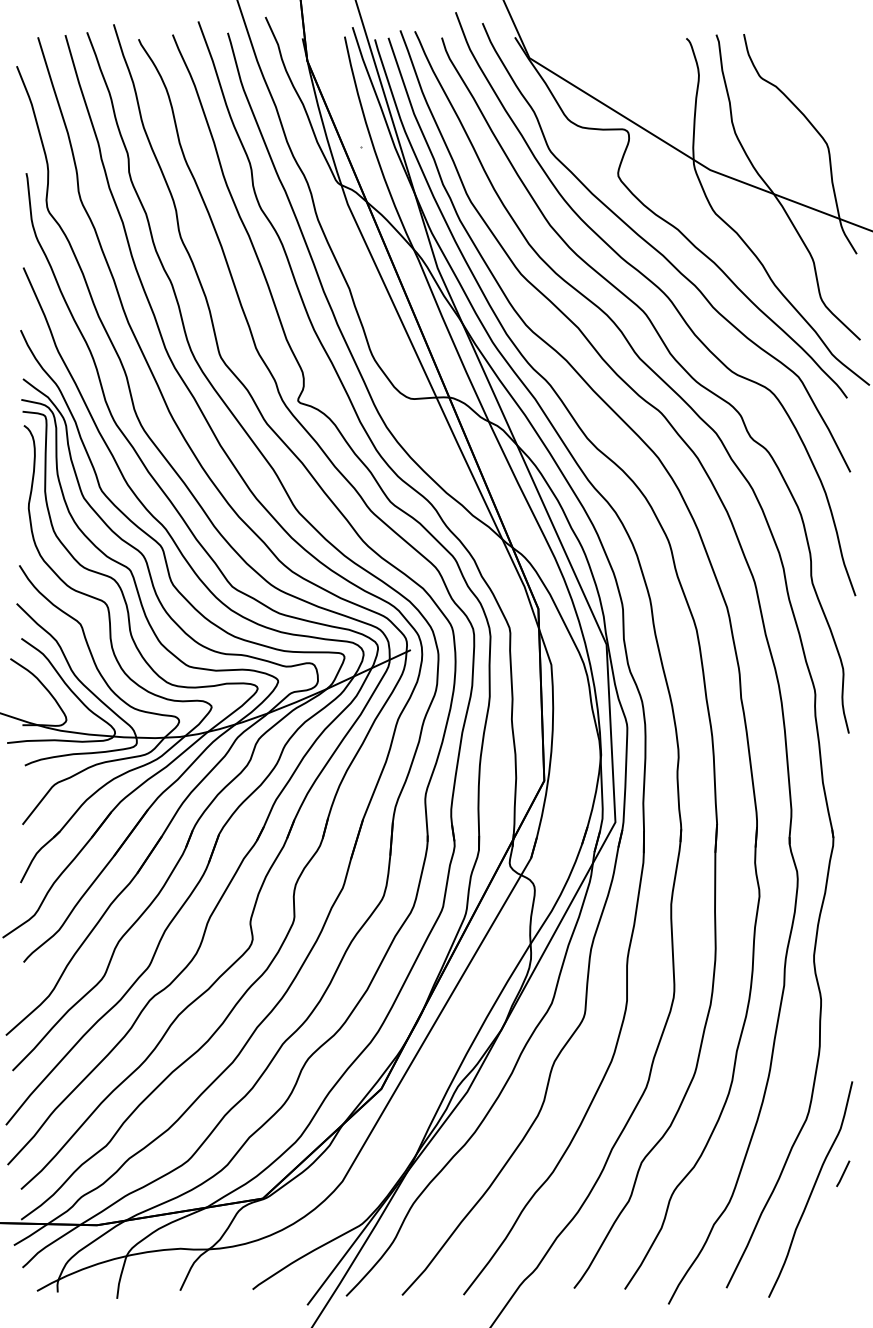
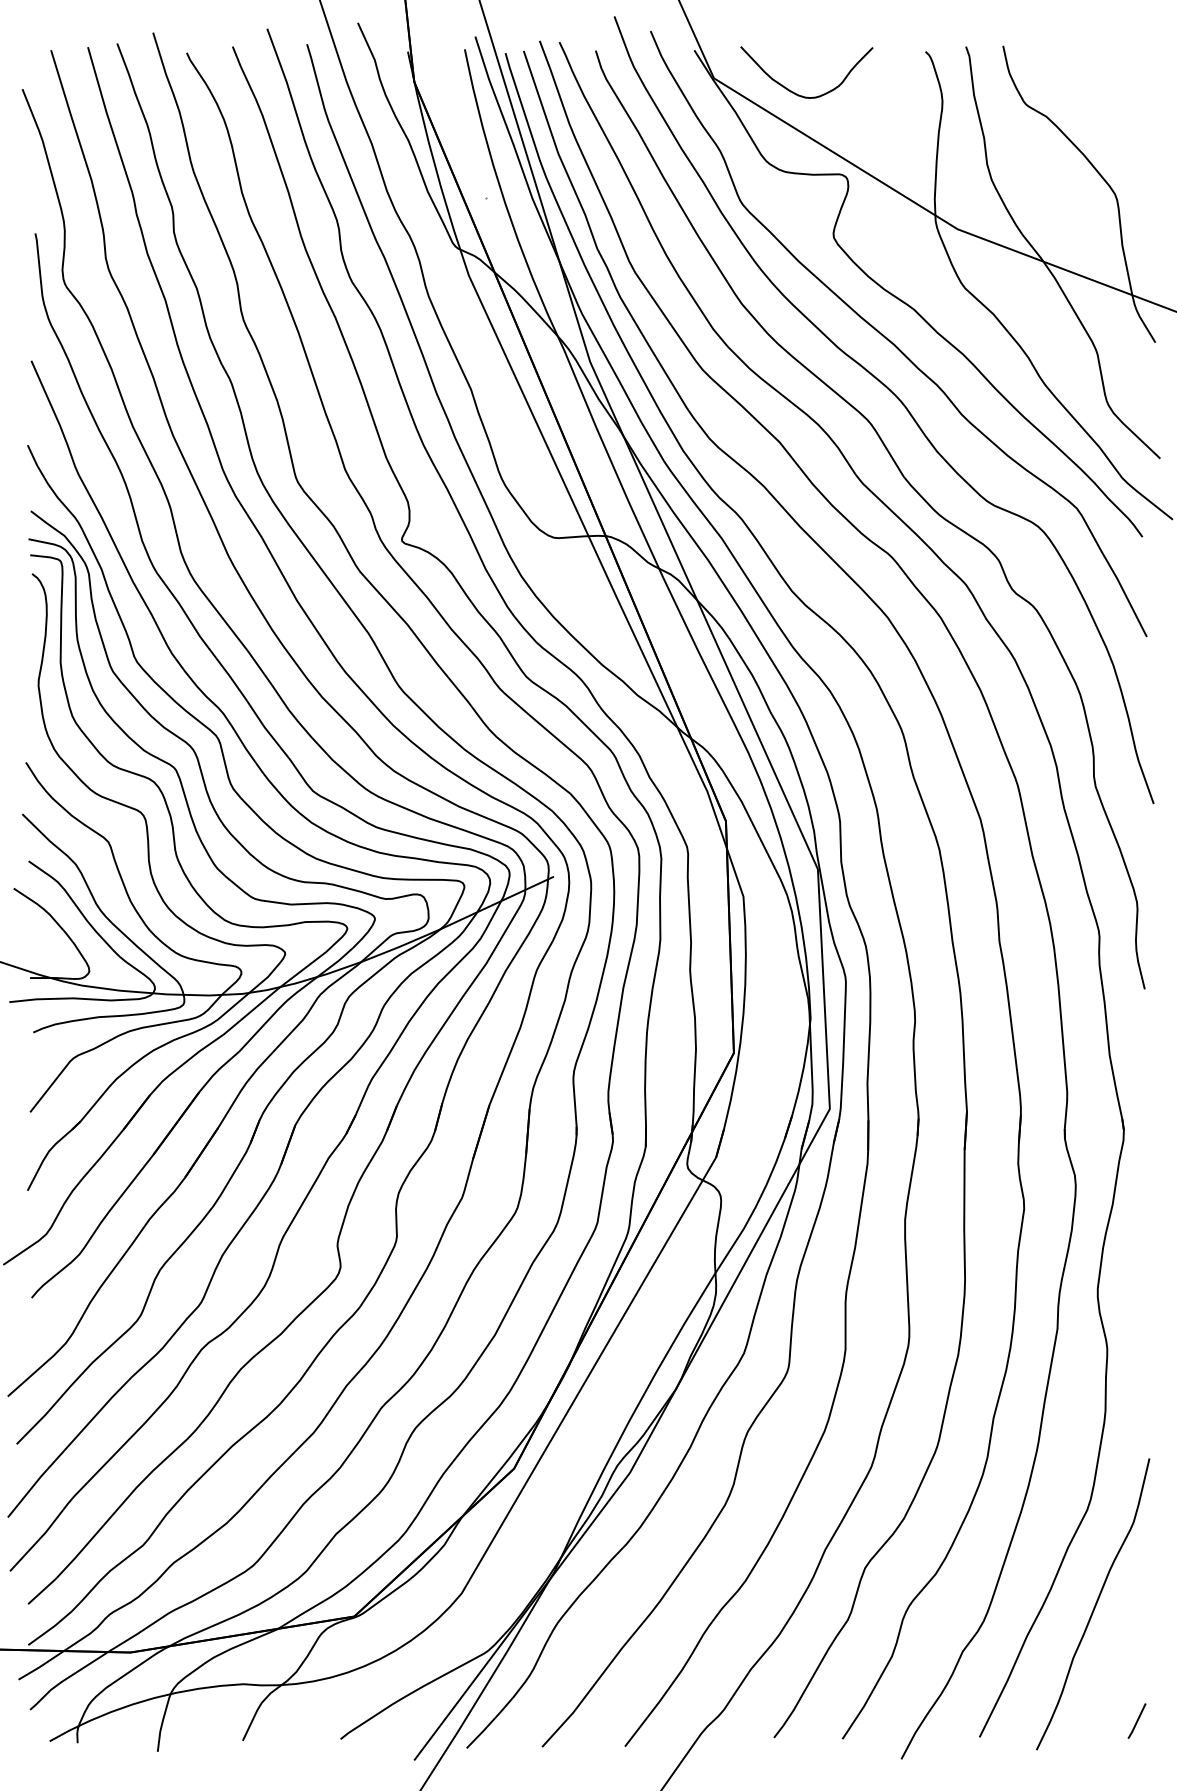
curve: (589, 68) -> (795, 92), added
line: (842, 1173) -> (1136, 1720), moved

